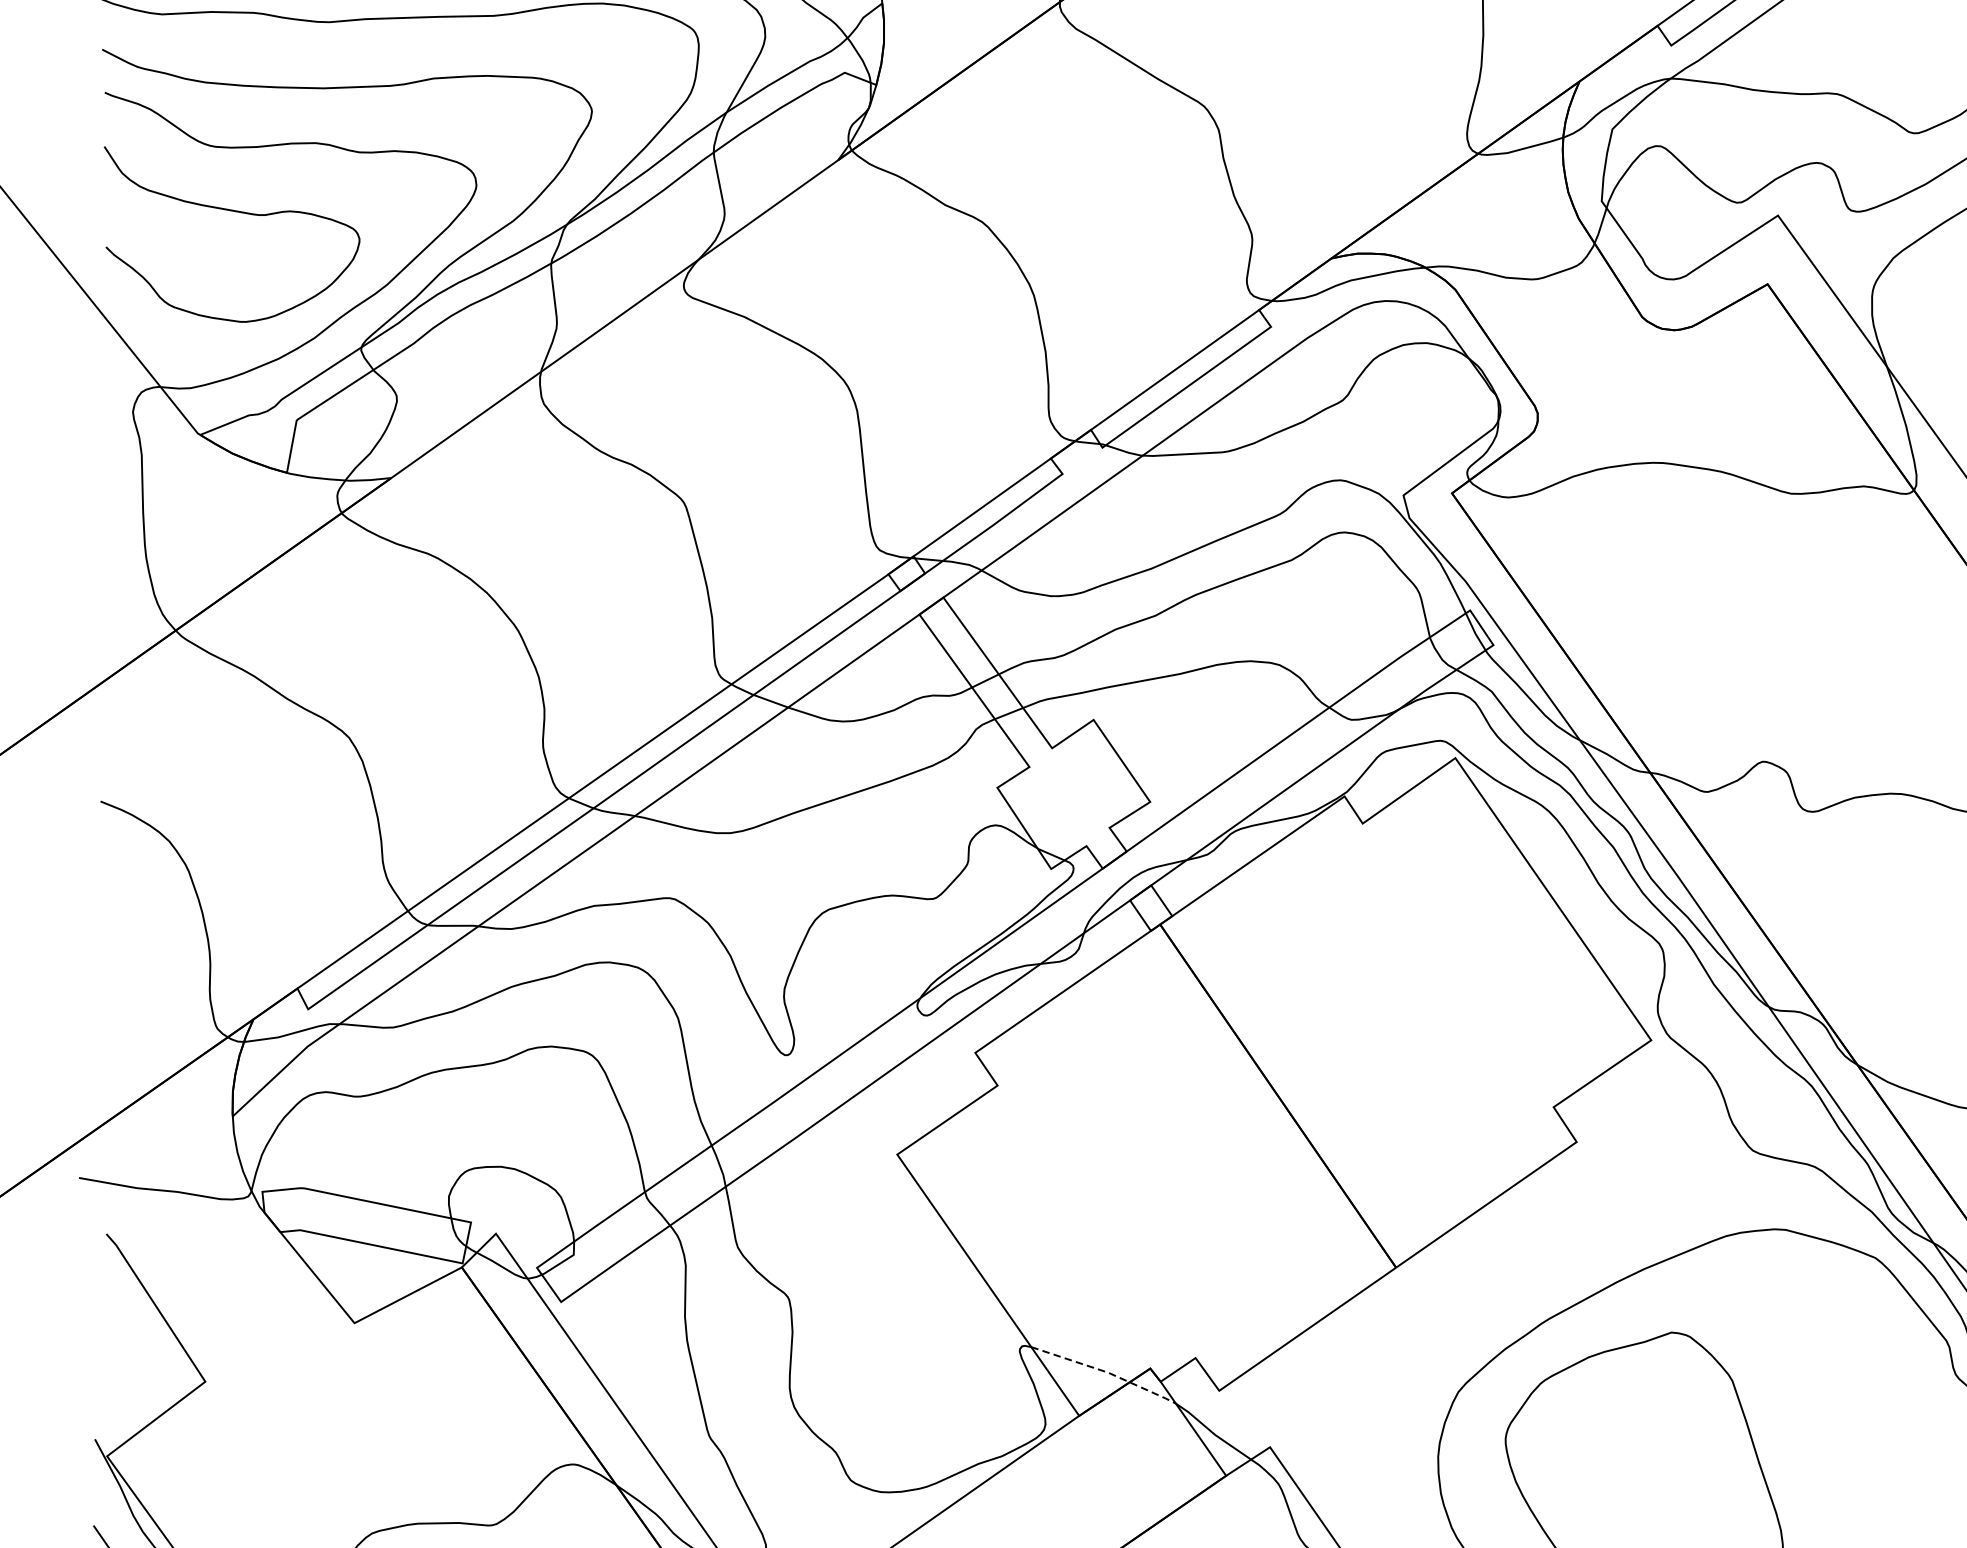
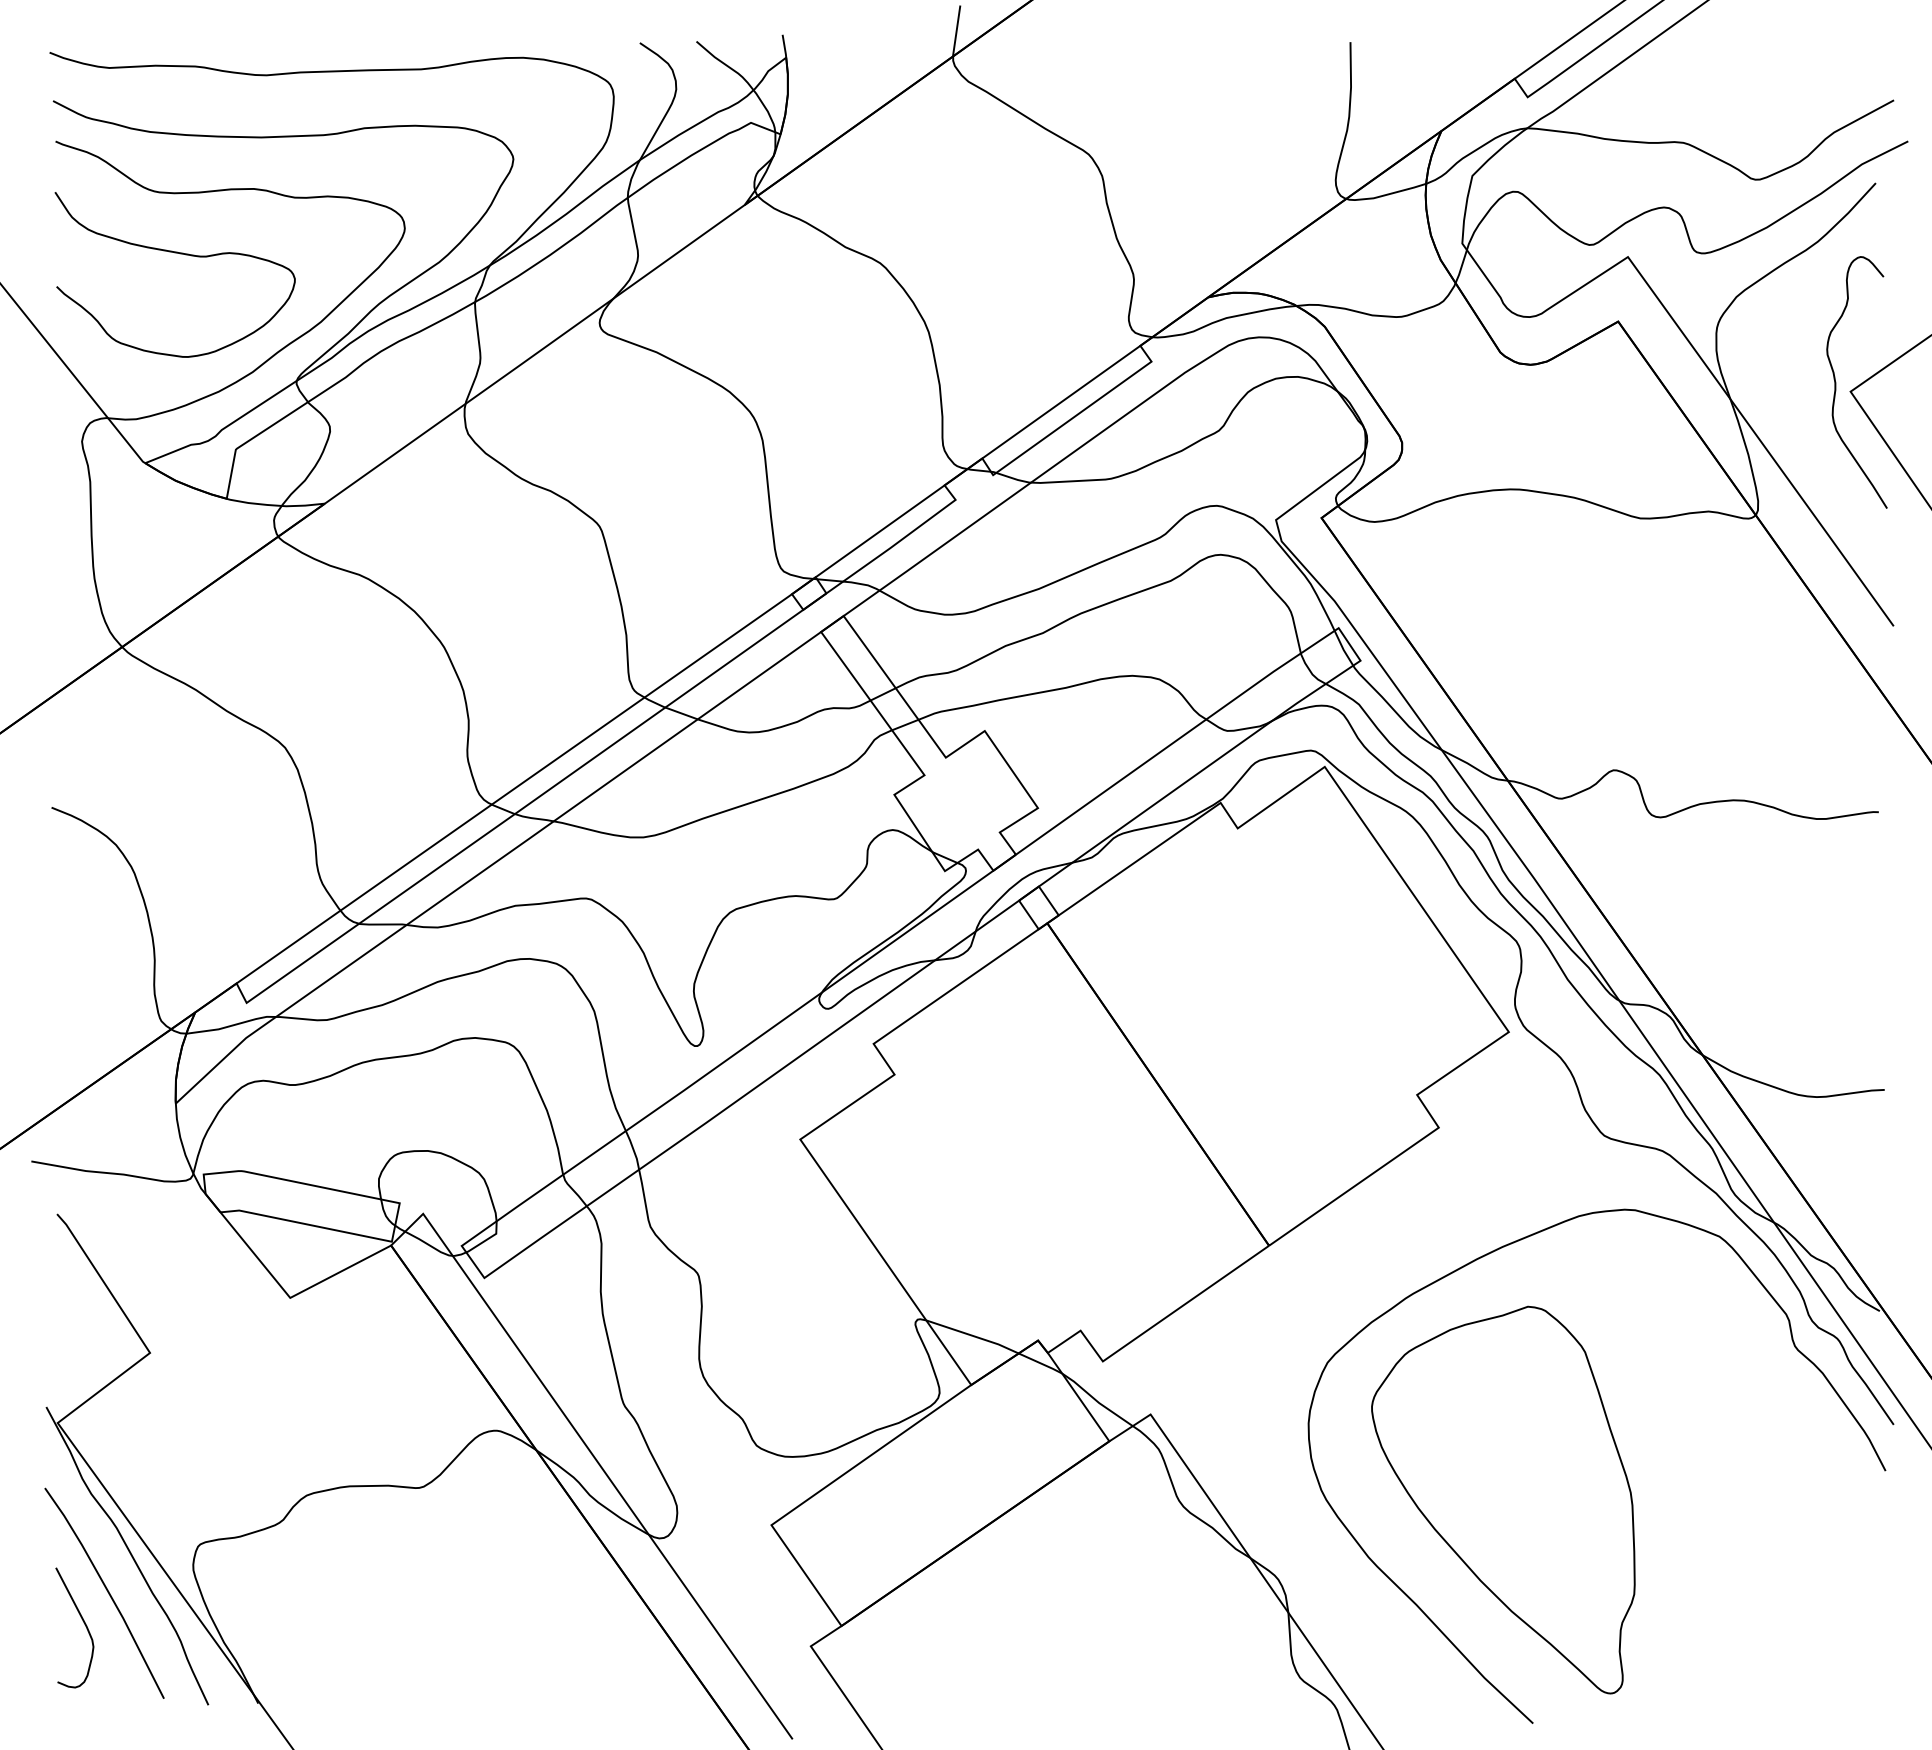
line: (1106, 1371) -> (996, 1343), dashed -> solid

